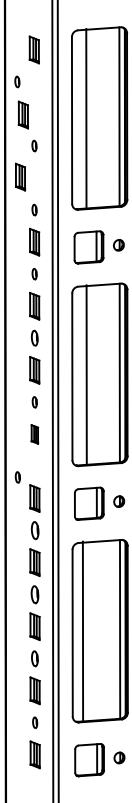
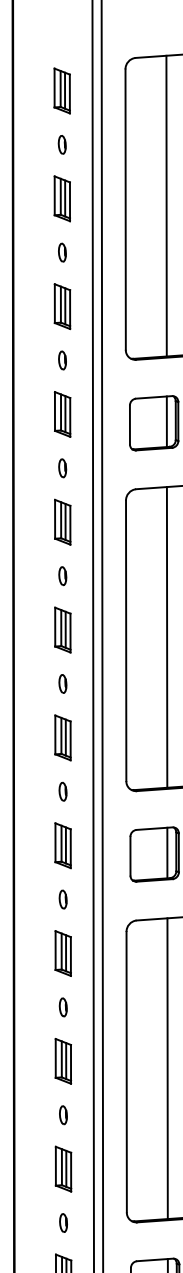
part: (17, 81) -> (62, 144), moved
part: (22, 114) -> (60, 197), moved
line: (86, 118) -> (166, 206), moved
part: (20, 176) -> (62, 305), moved
part: (34, 338) -> (62, 576), size x0.71
line: (86, 374) -> (166, 637), moved
part: (34, 434) -> (62, 737), size x1.43
part: (17, 477) -> (62, 791), moved
part: (34, 530) -> (62, 899), size x0.62
part: (34, 594) -> (62, 1007), size x0.62
line: (82, 630) -> (166, 1067), moved
part: (35, 658) -> (64, 1114), size x0.71

